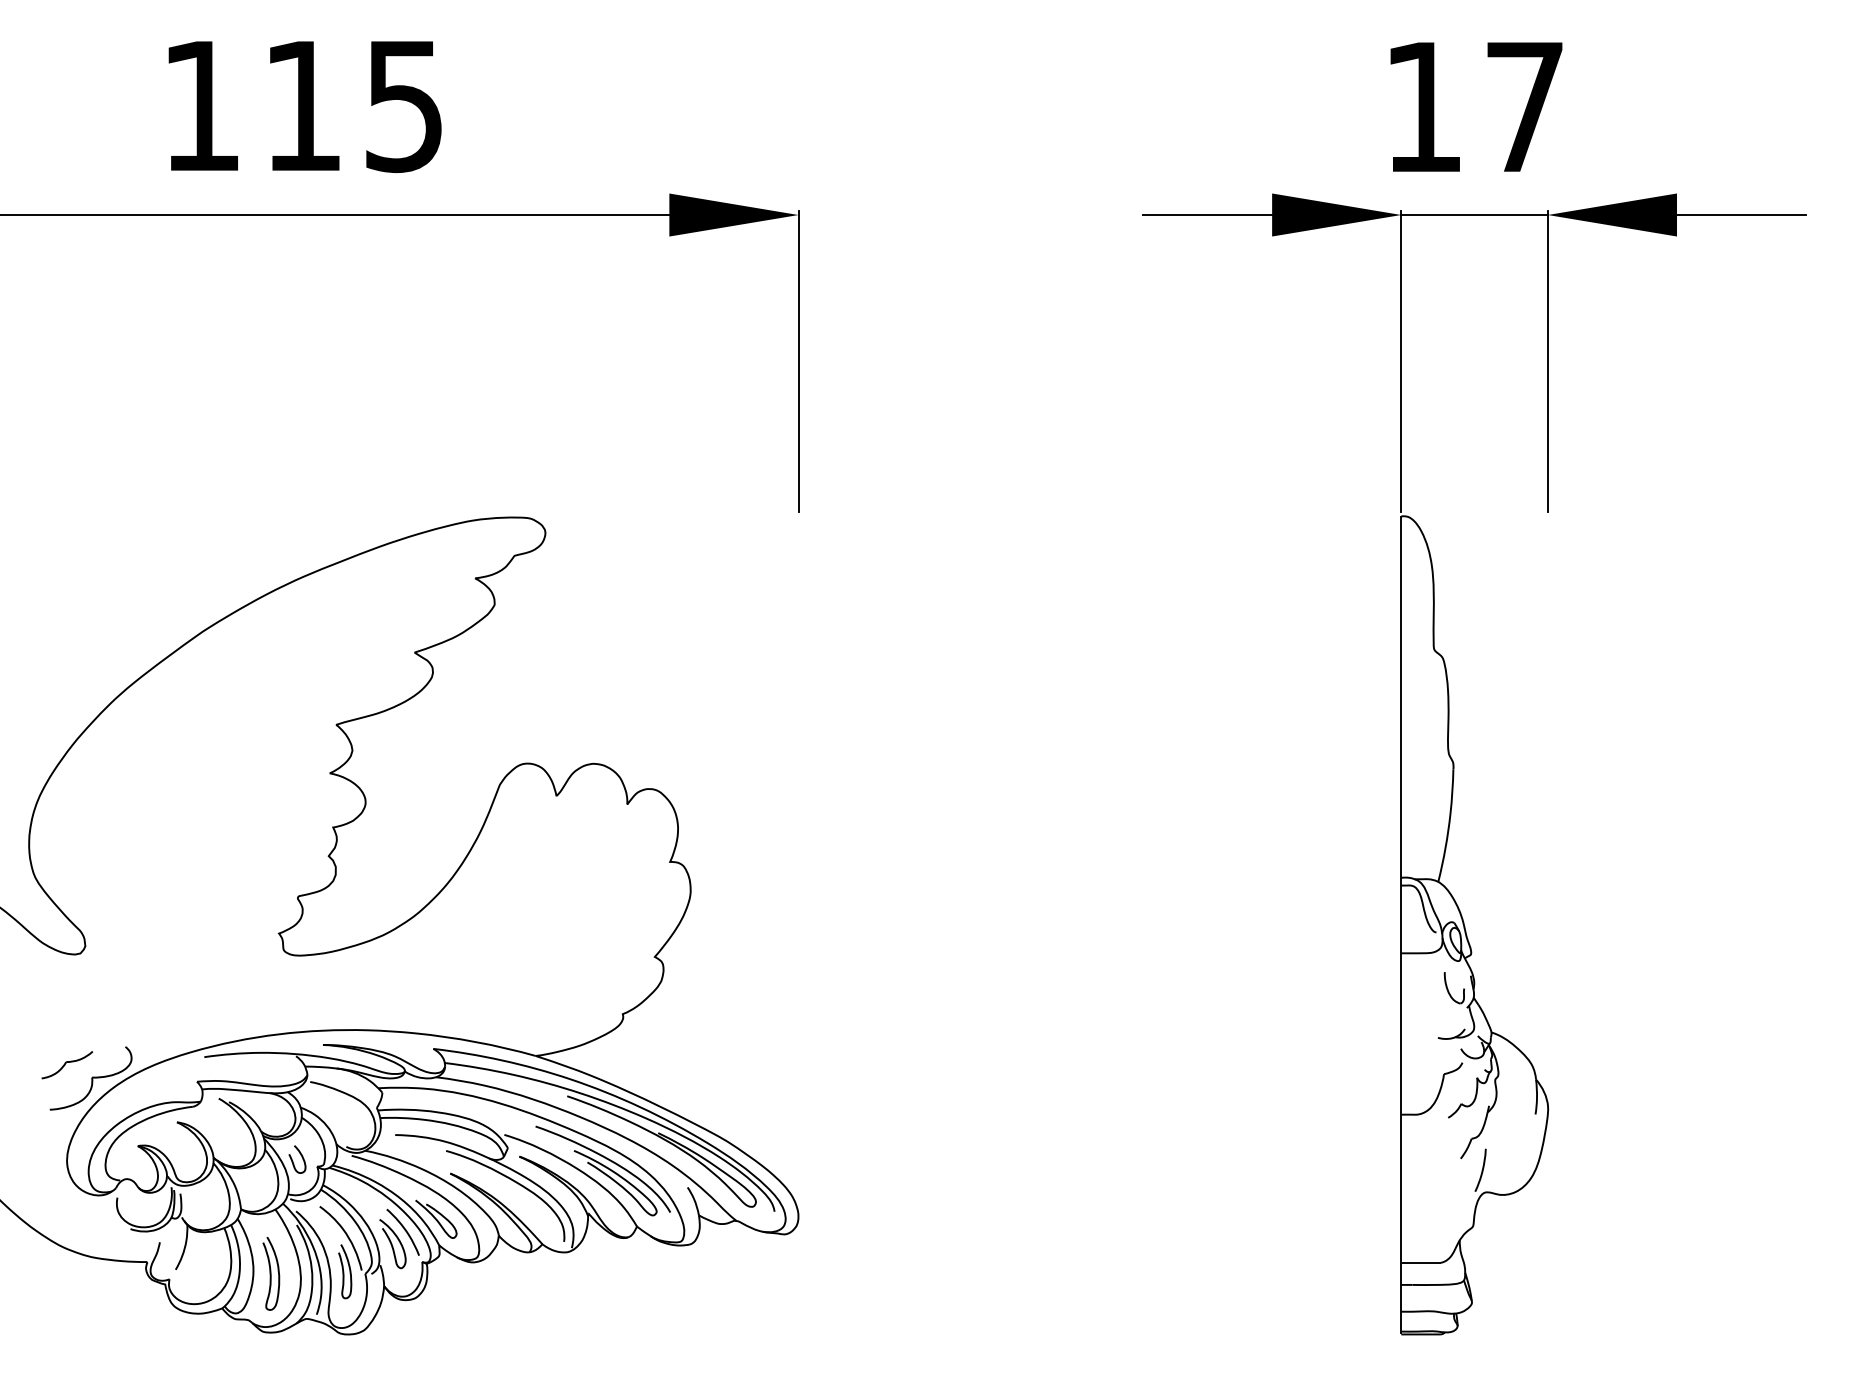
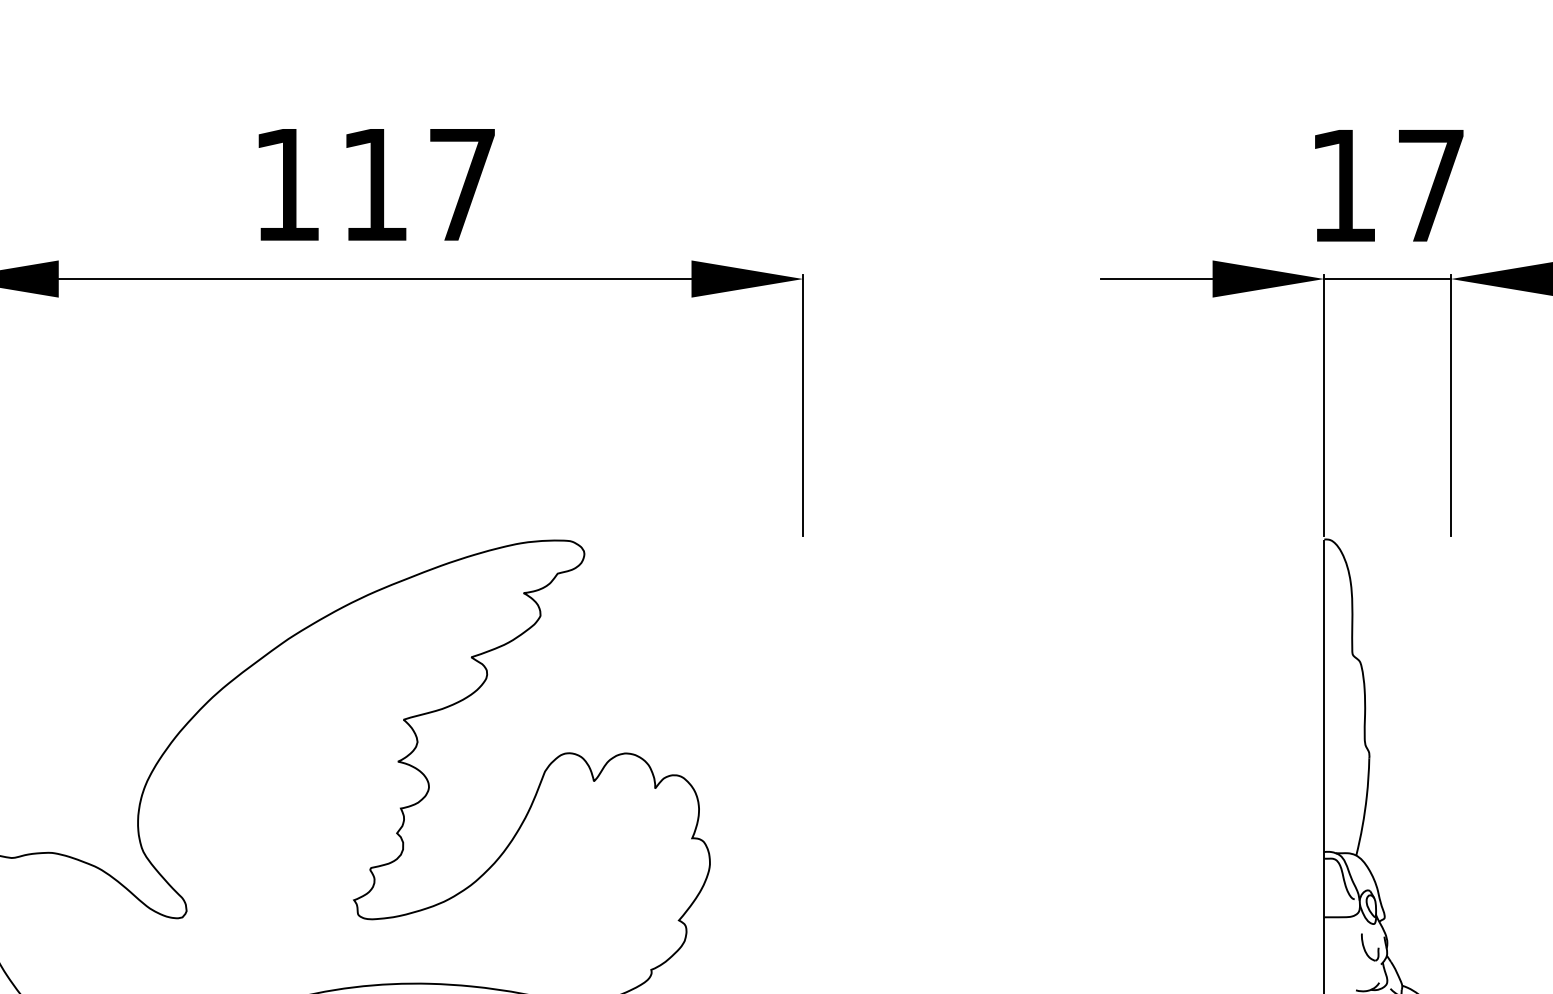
text: (403, 107) -> (461, 186), 115 -> 117

